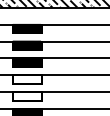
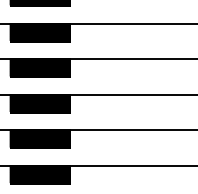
hatch: (27, 79) -> (40, 103), added
hatch: (27, 96) -> (40, 139), added

